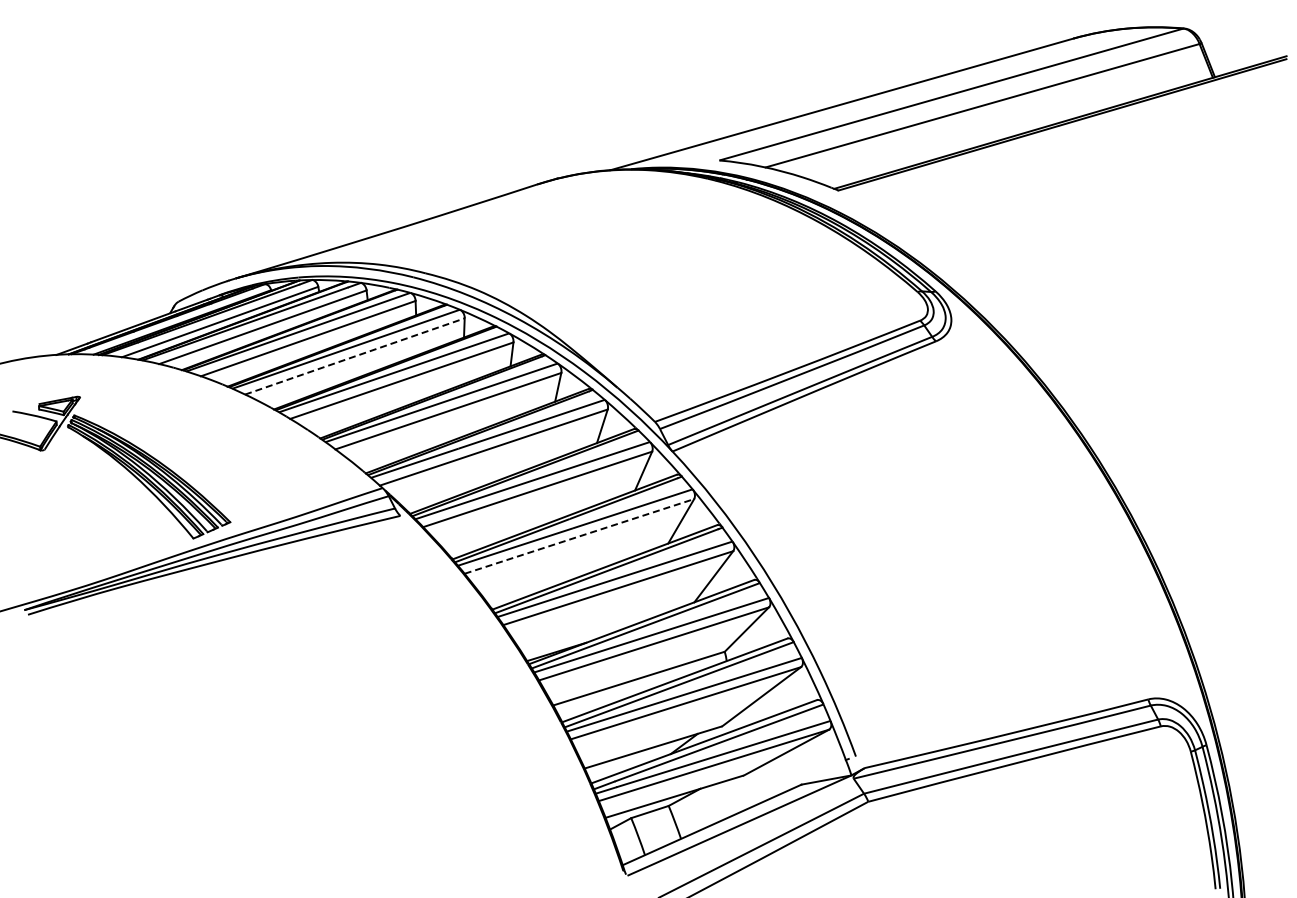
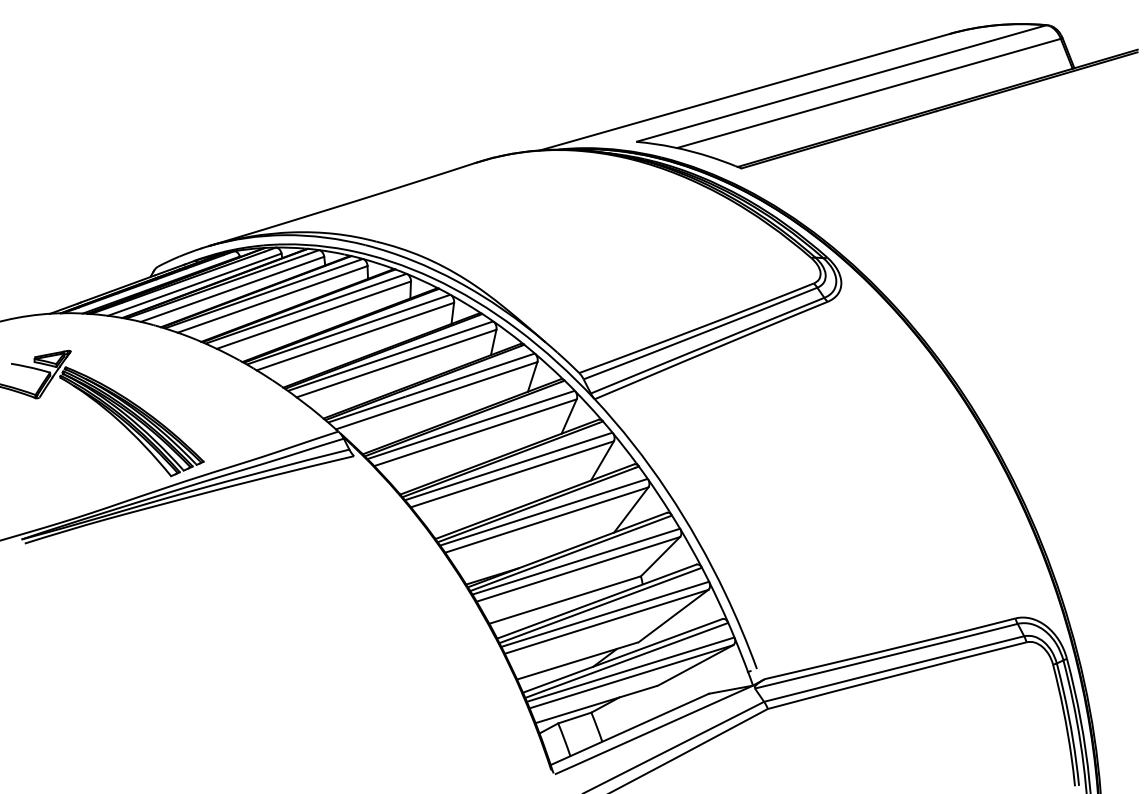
line: (355, 356) -> (314, 315), dashed -> solid
line: (579, 536) -> (512, 474), dashed -> solid

